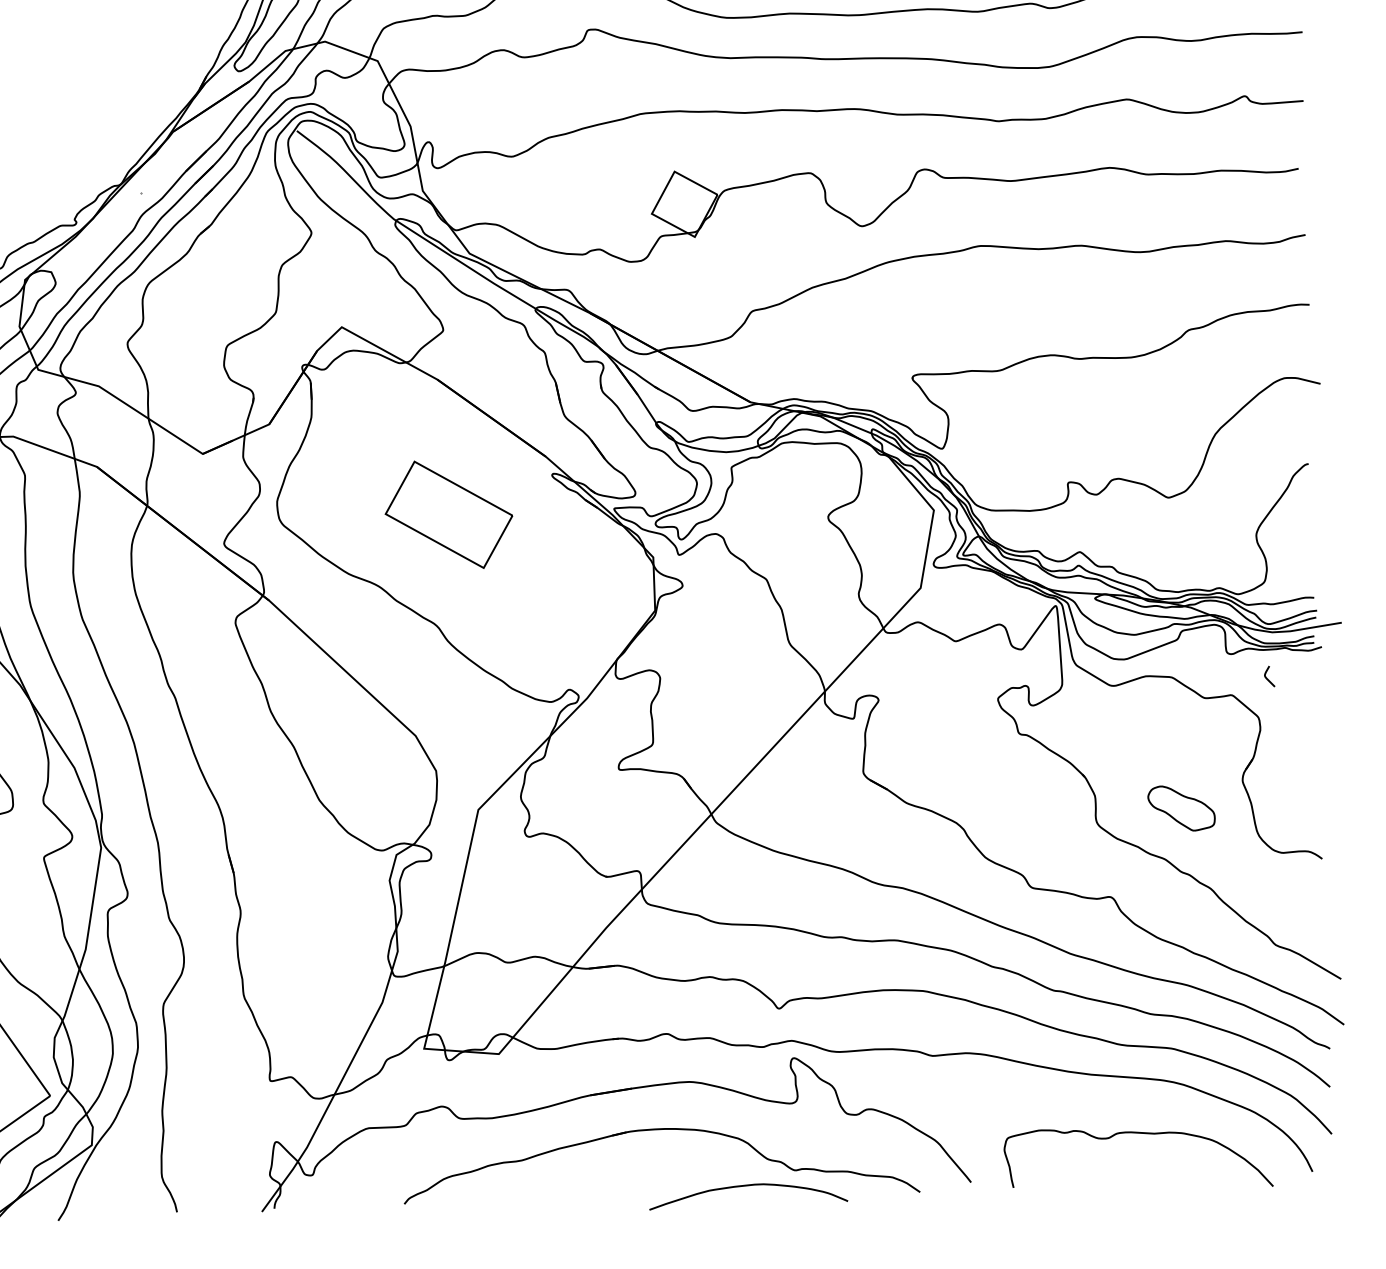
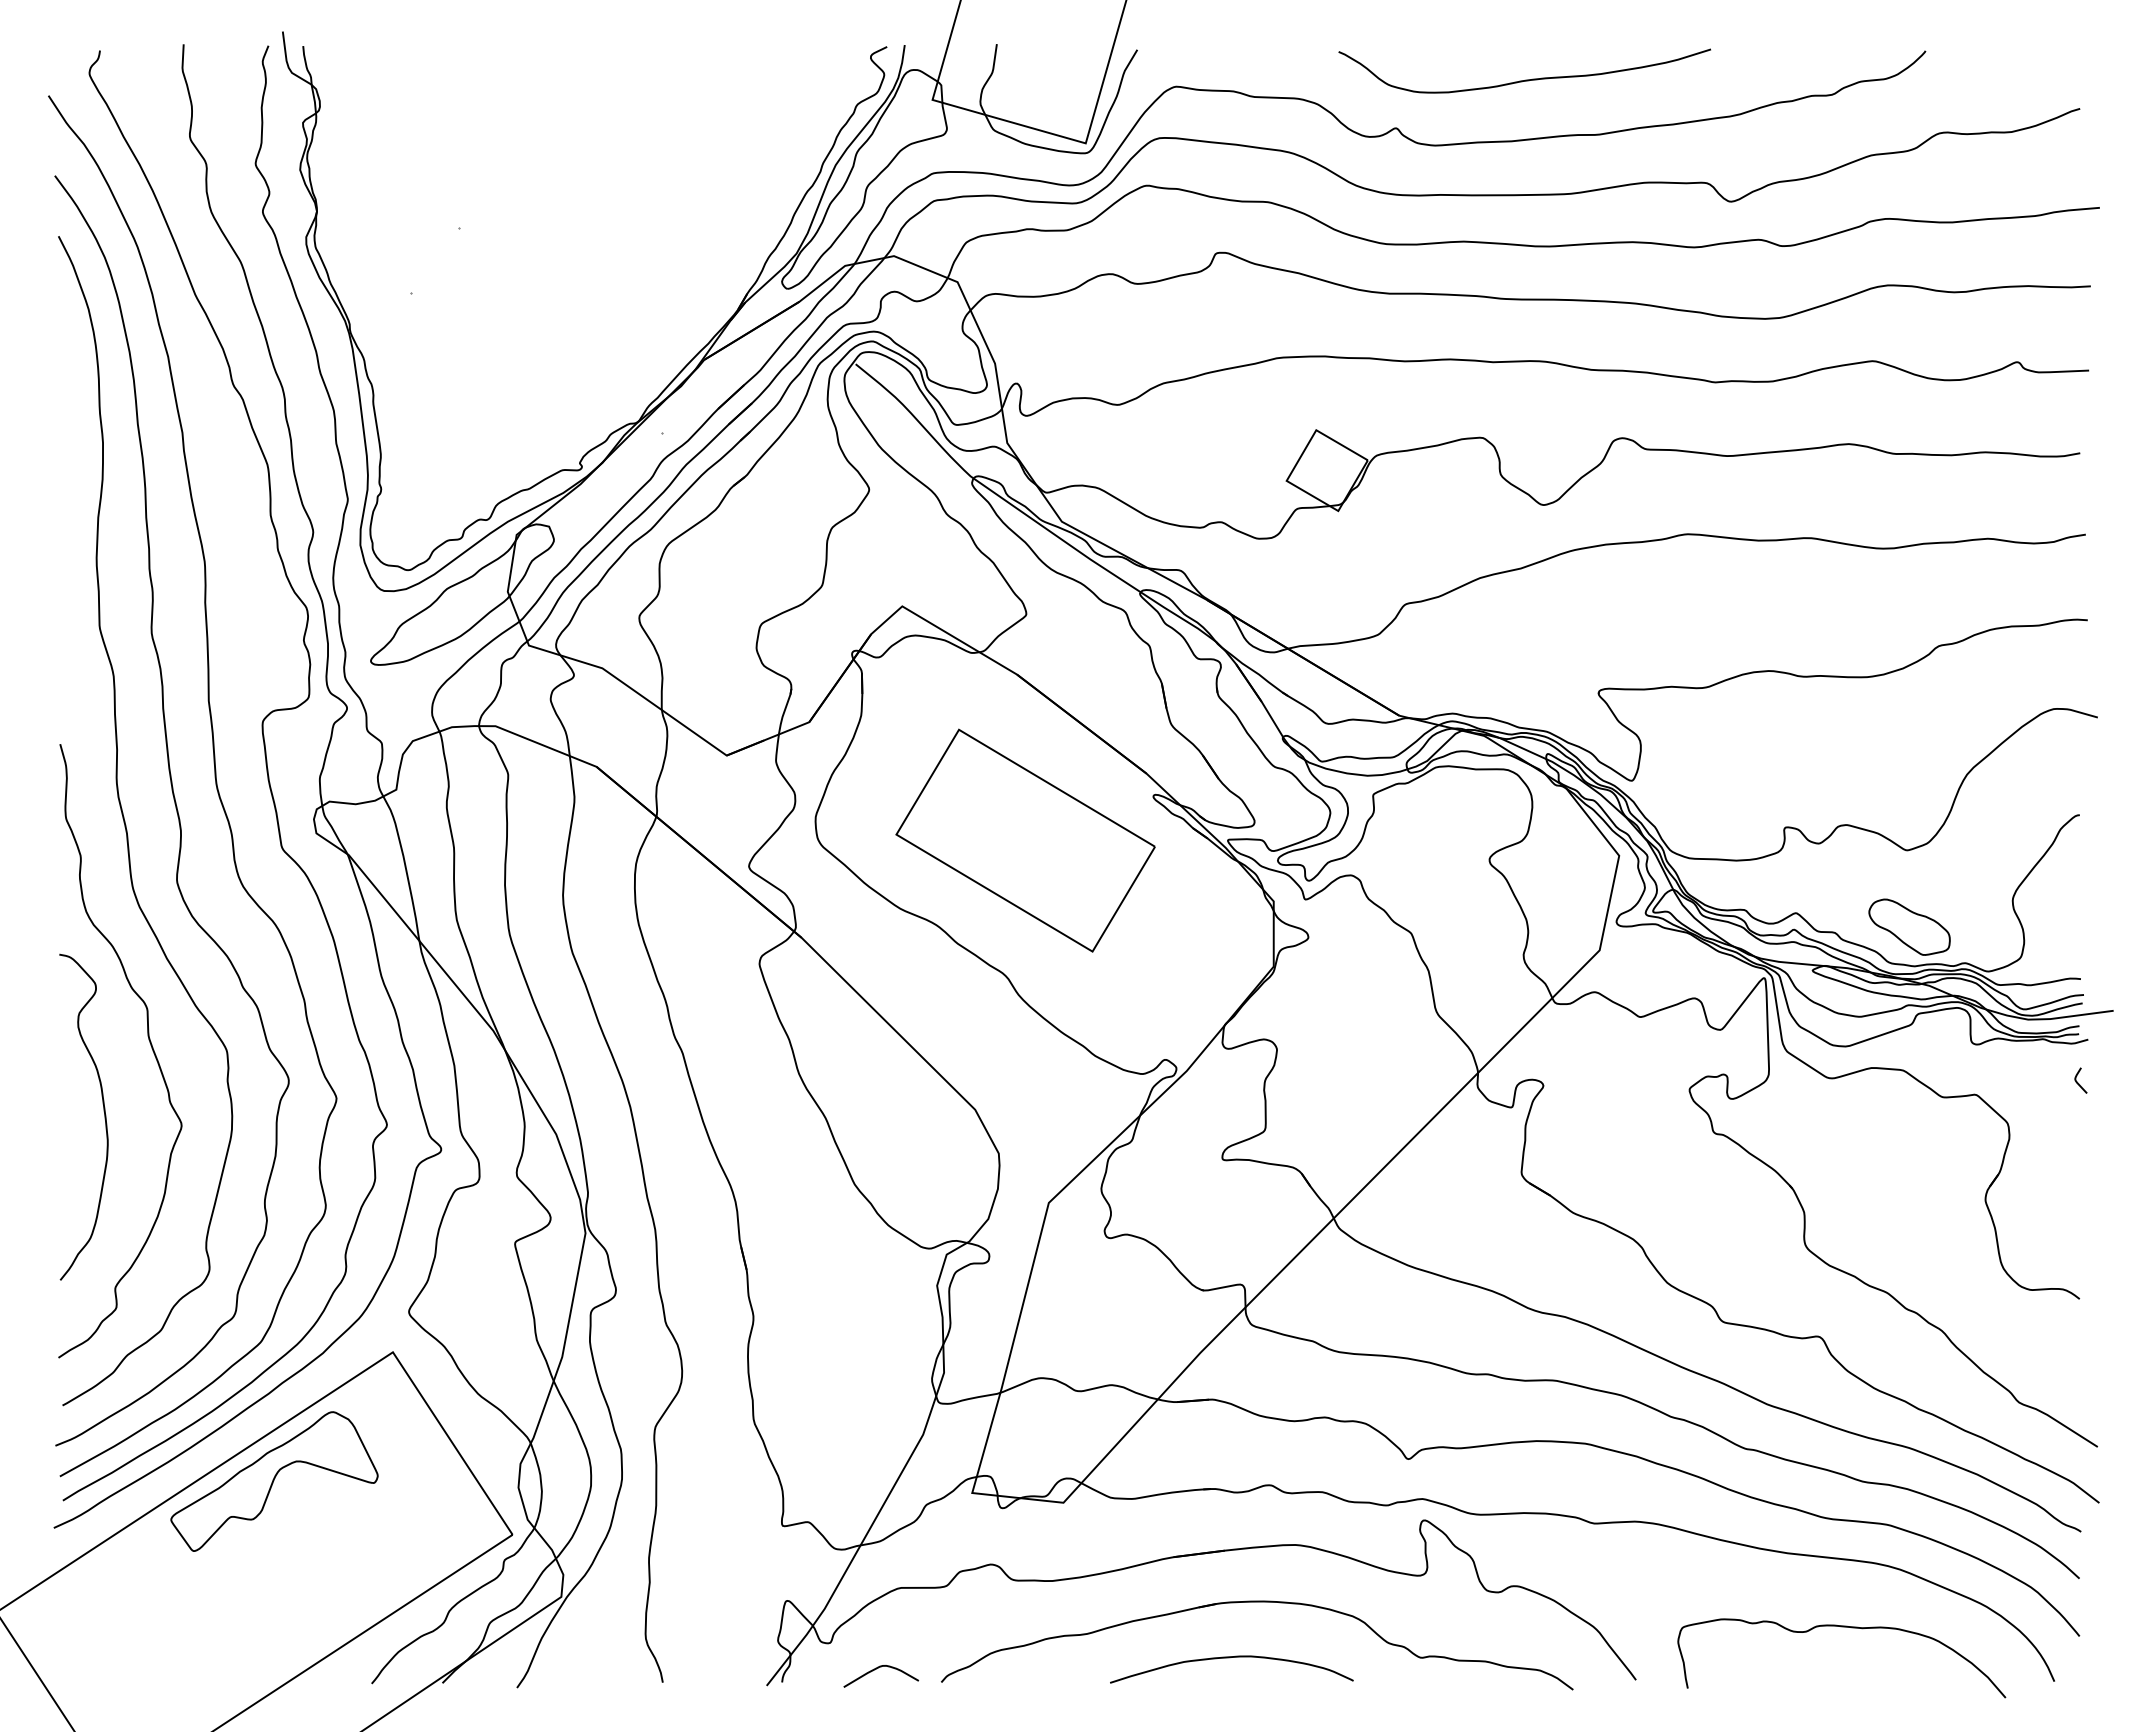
part: (449, 514) -> (1025, 840), size x1.67
curve: (1267, 678) -> (2078, 1082), moved
part: (1181, 807) -> (1909, 926), moved
curve: (746, 1186) -> (1230, 1658), moved
curve: (352, 1194) -> (878, 1668), added

